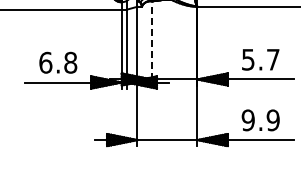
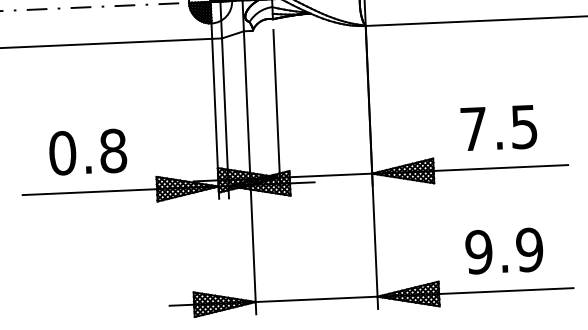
line: (152, 46) -> (277, 110), dashed -> solid
text: (260, 59) -> (498, 127), 5.7 -> 7.5
text: (45, 62) -> (62, 152), 6.8 -> 0.8

